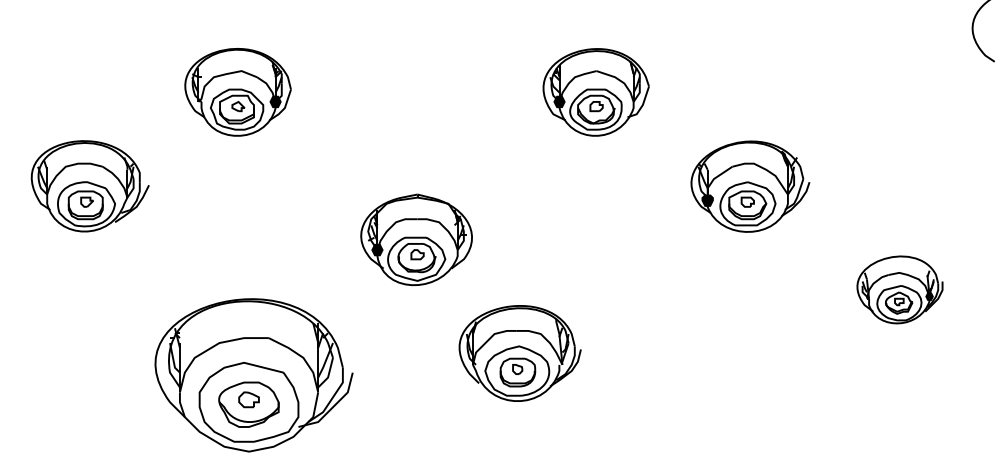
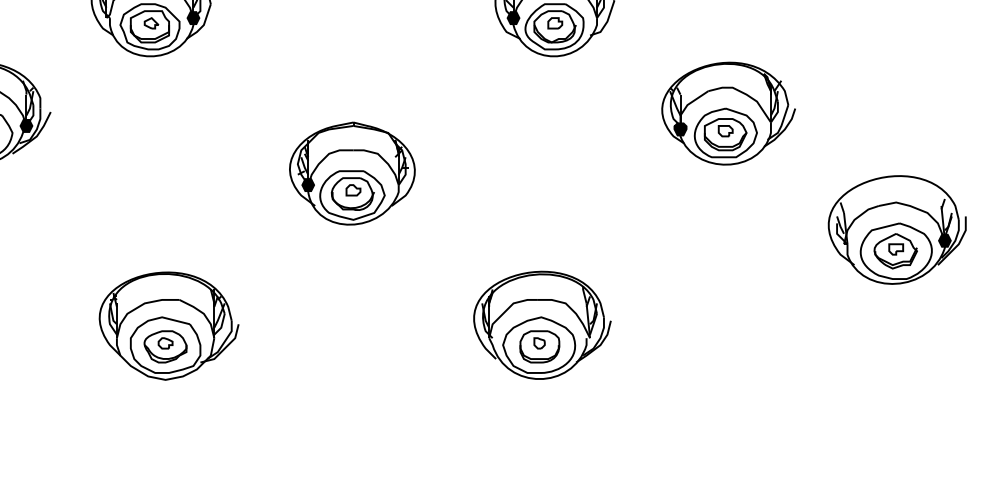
fill: (127, 197) -> (26, 125), added
part: (899, 289) -> (896, 229), size x1.43
part: (519, 353) -> (541, 325), moved
part: (253, 374) -> (168, 325), size x0.62

